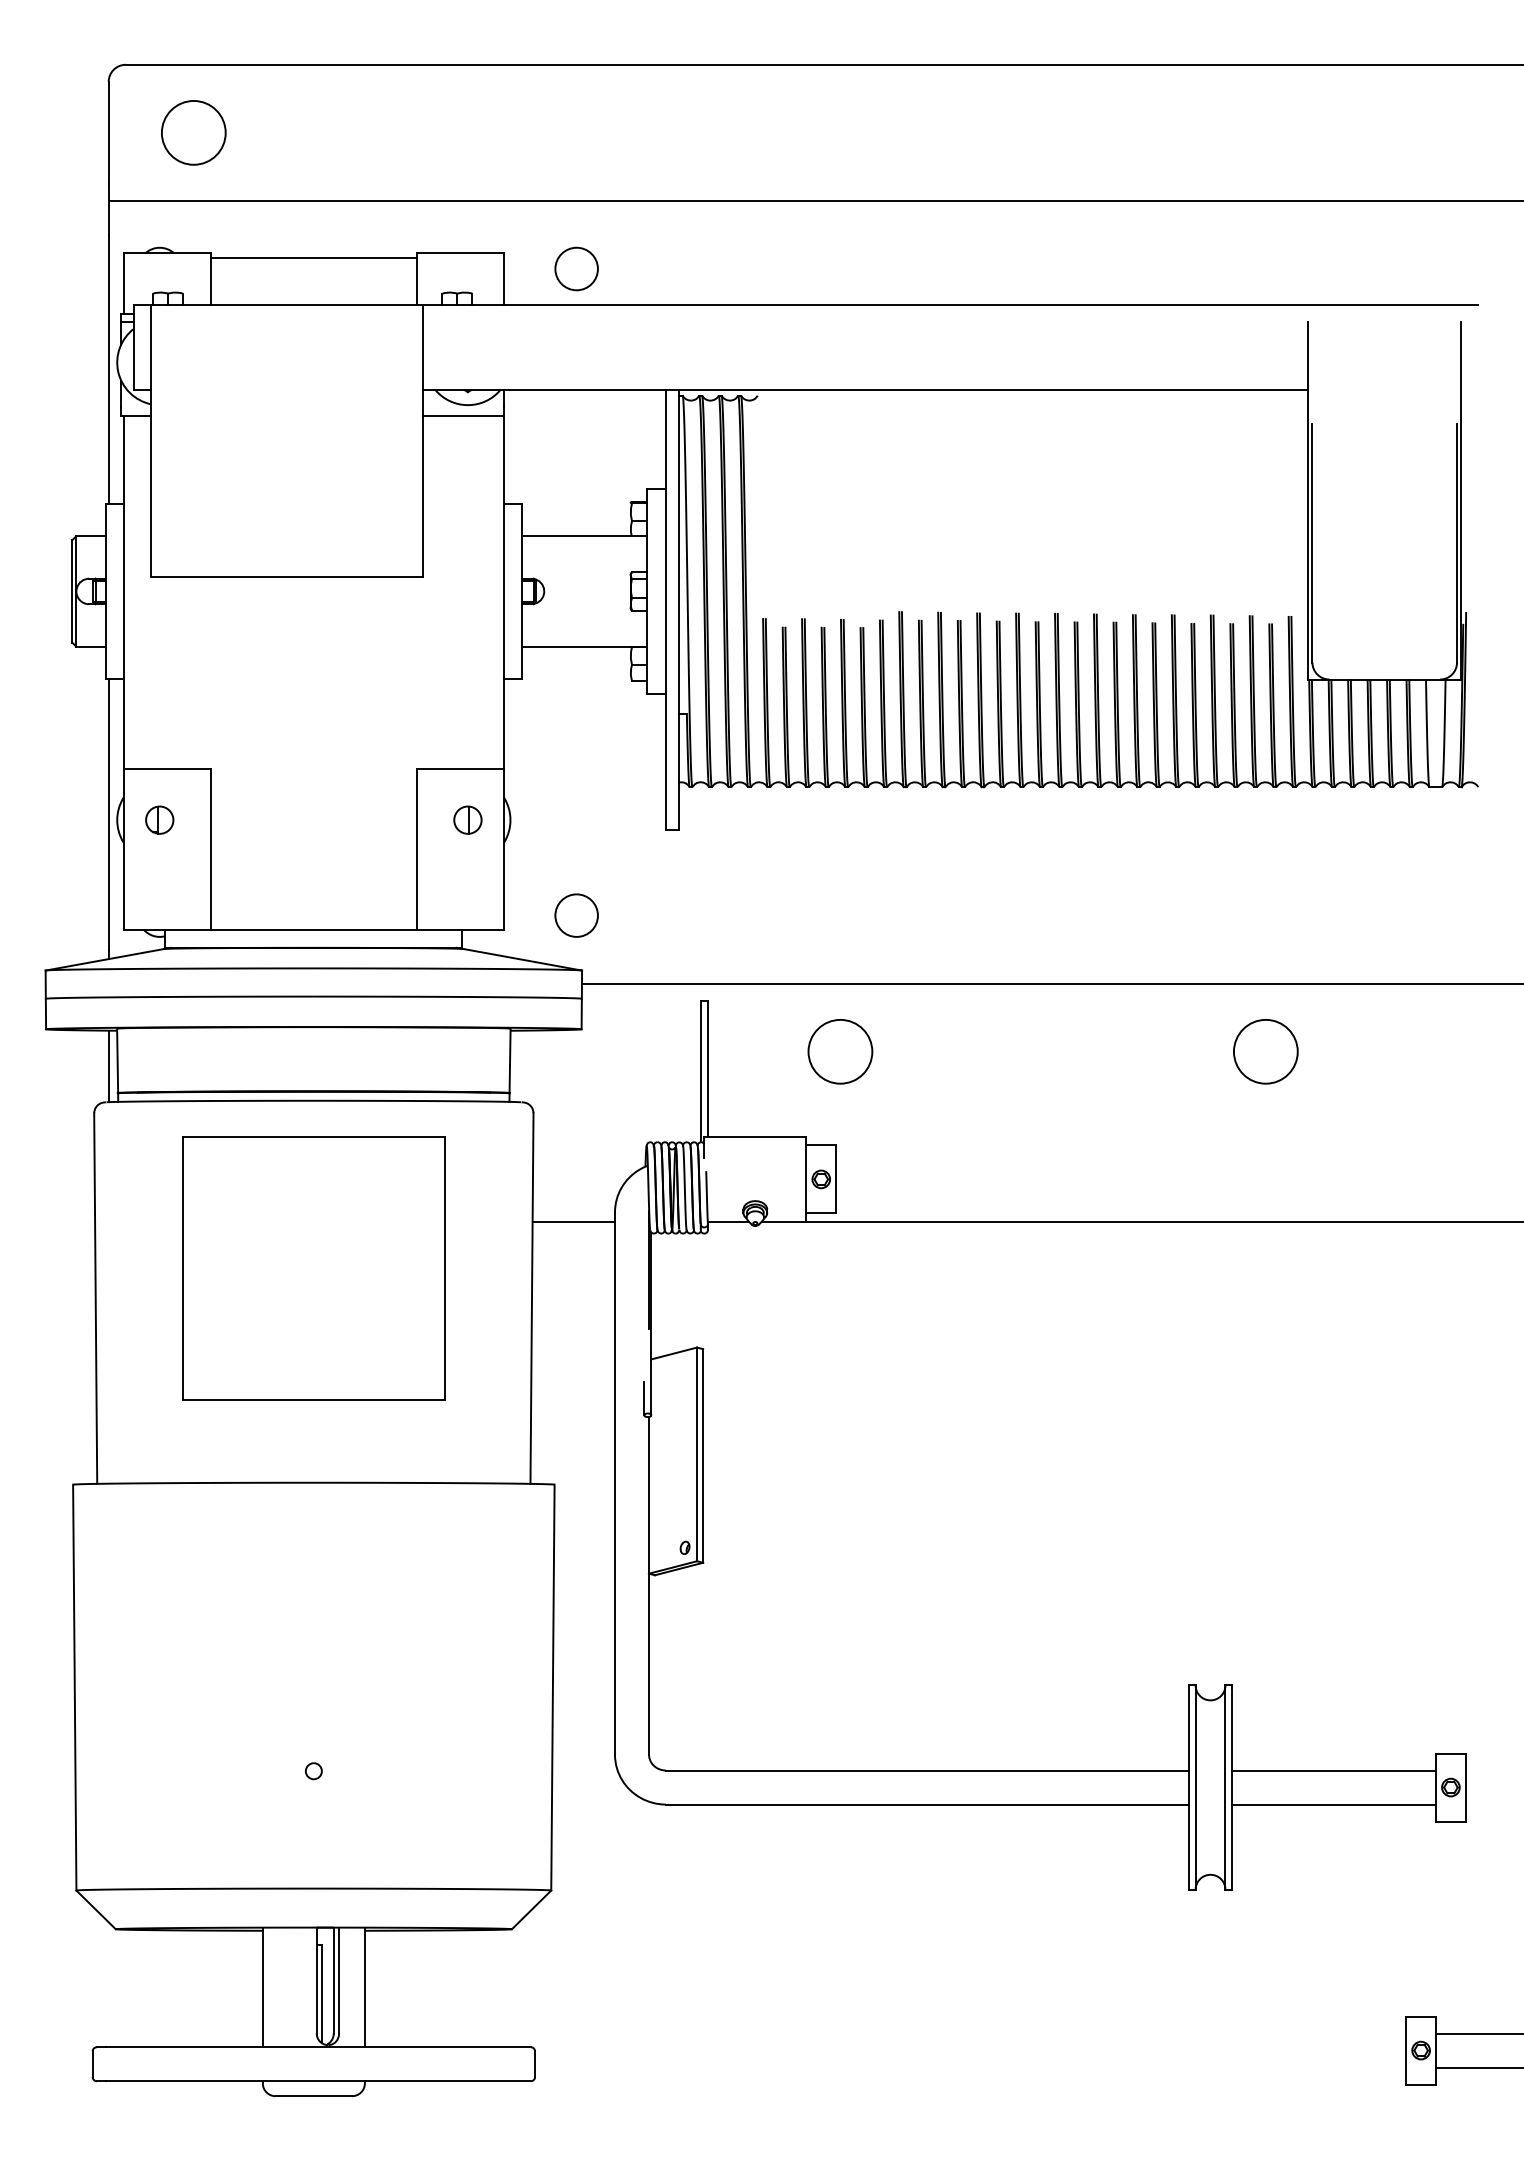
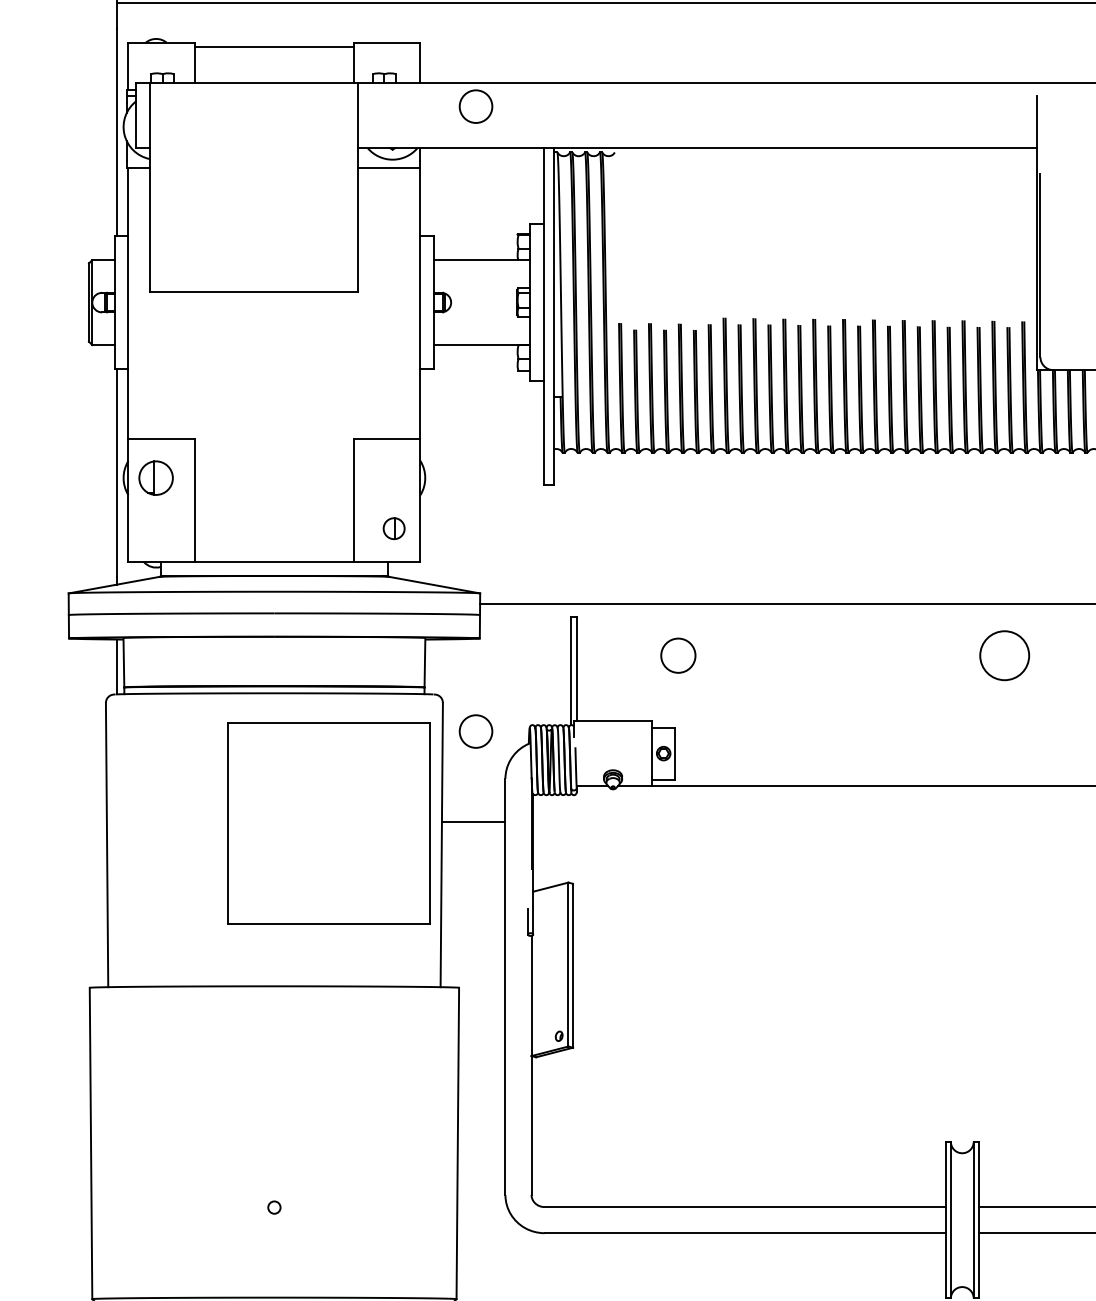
circle: (576, 268) -> (475, 106), moved
part: (159, 819) -> (156, 477), size x1.6
part: (467, 819) -> (393, 528), moved
circle: (576, 915) -> (475, 731), moved
circle: (840, 1051) -> (678, 655), size x0.7
line: (573, 1221) -> (473, 821), moved
part: (313, 1268) -> (328, 823), moved

